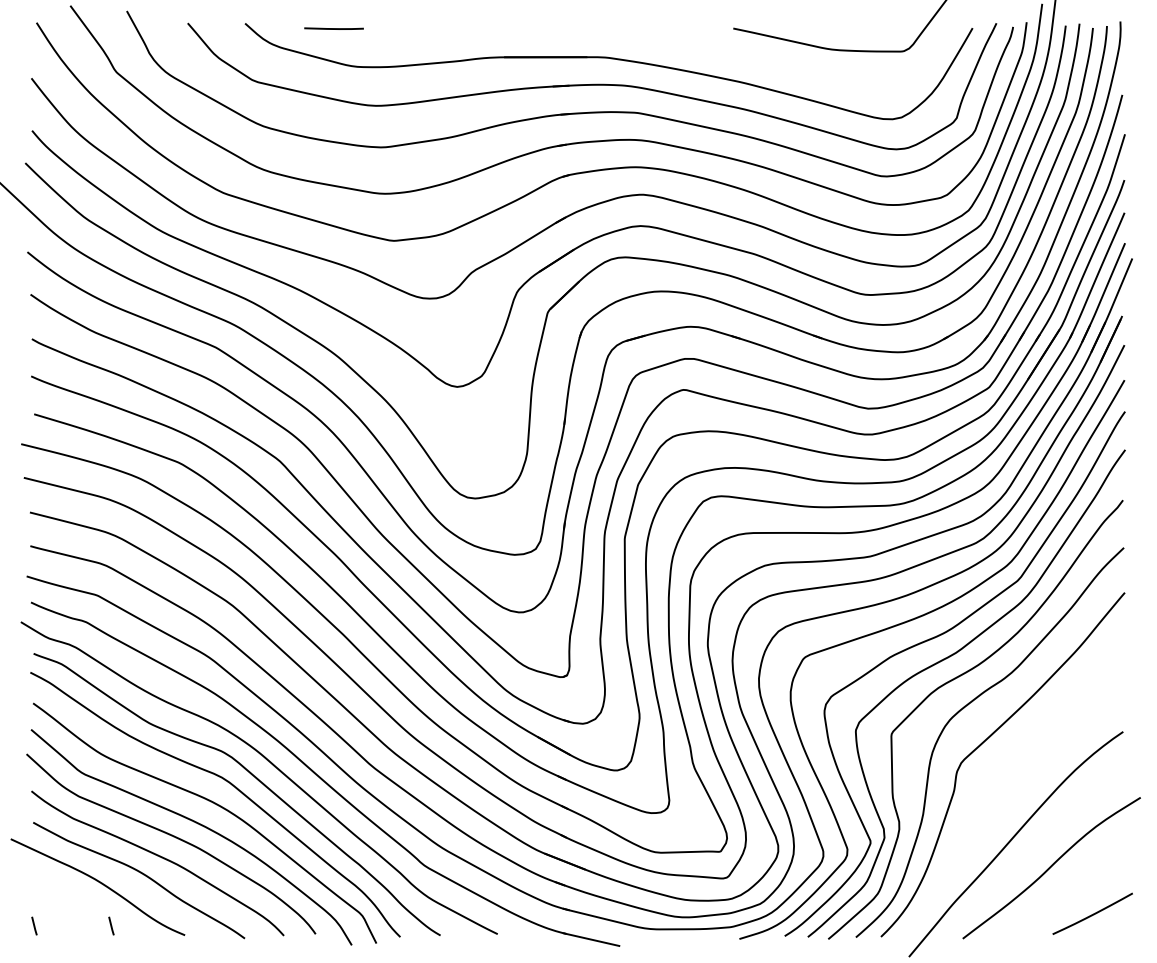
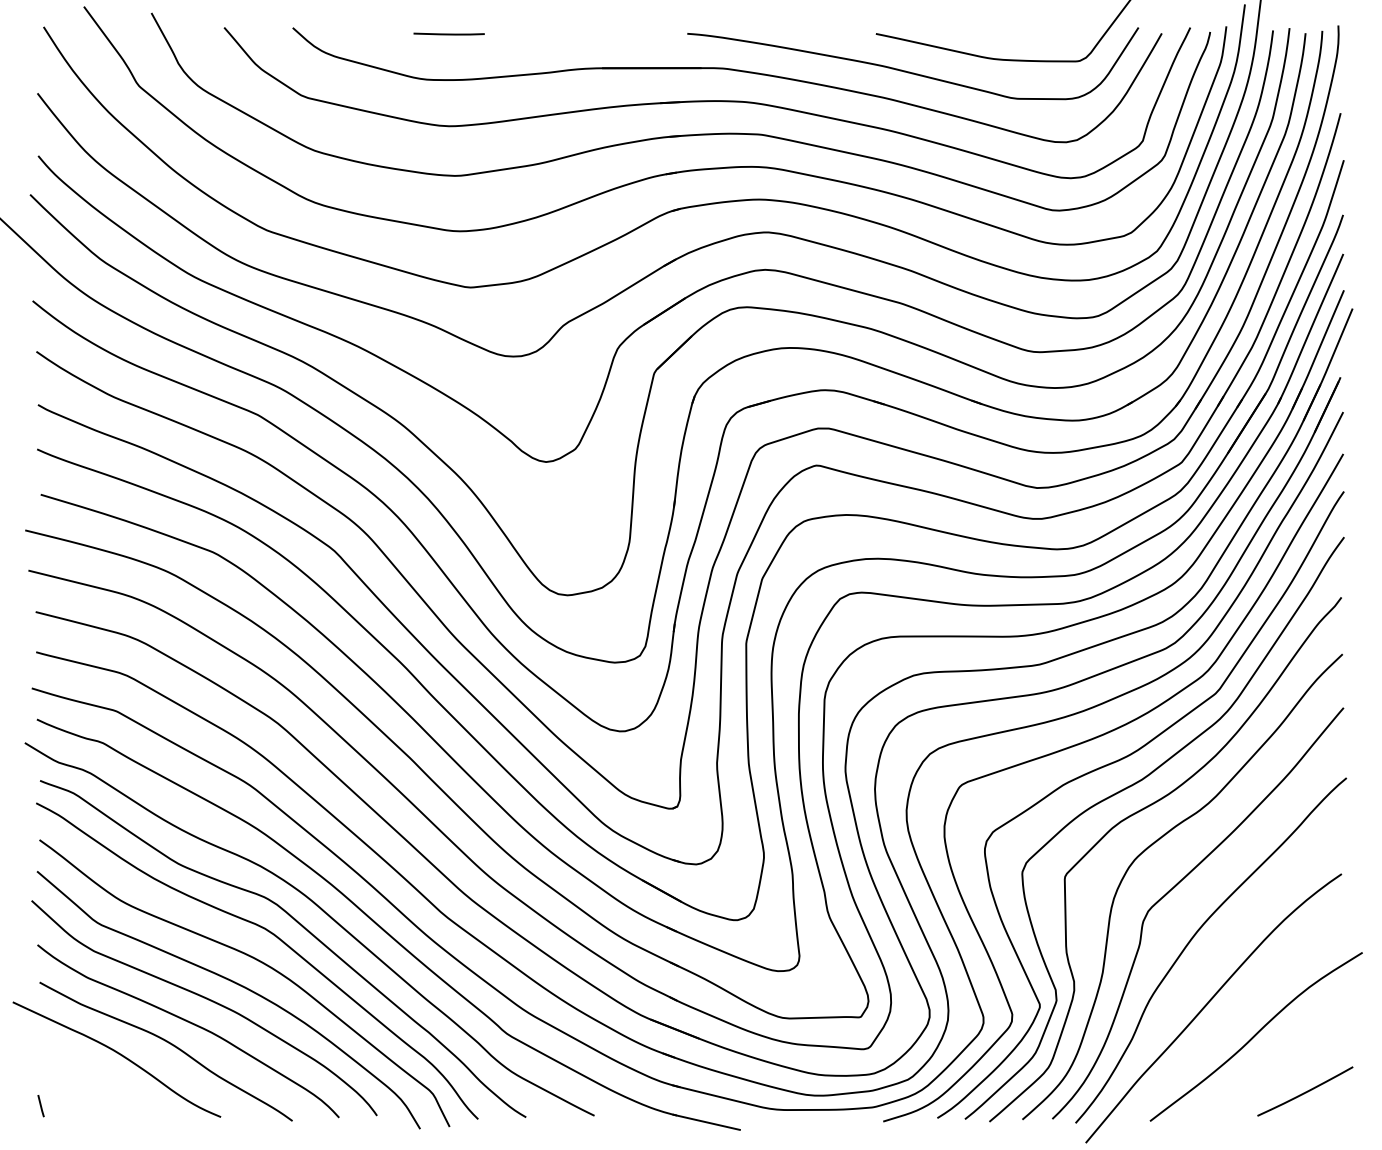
line: (333, 28) -> (448, 33), moved
curve: (764, 60) -> (913, 72), added
curve: (1000, 784) -> (1195, 936), added
line: (111, 925) -> (133, 1105), removed

